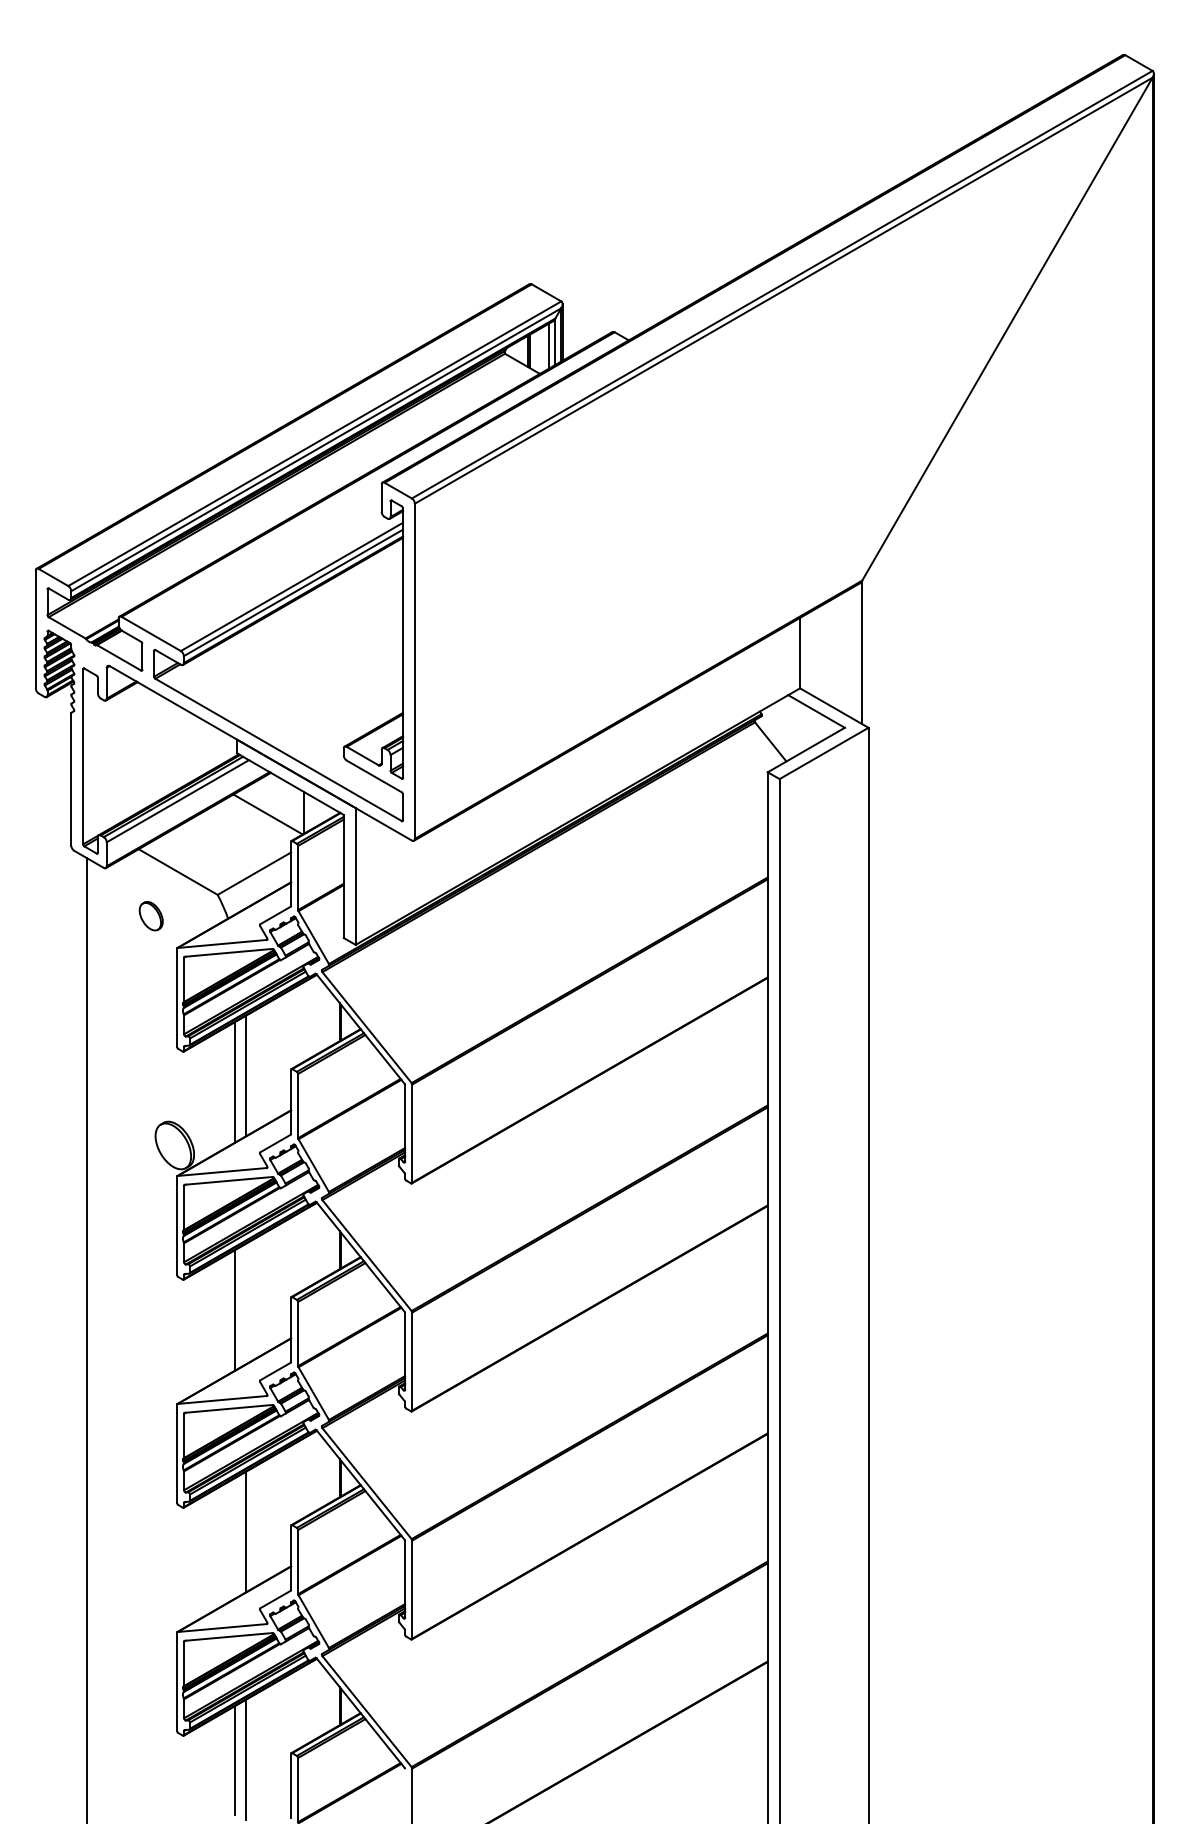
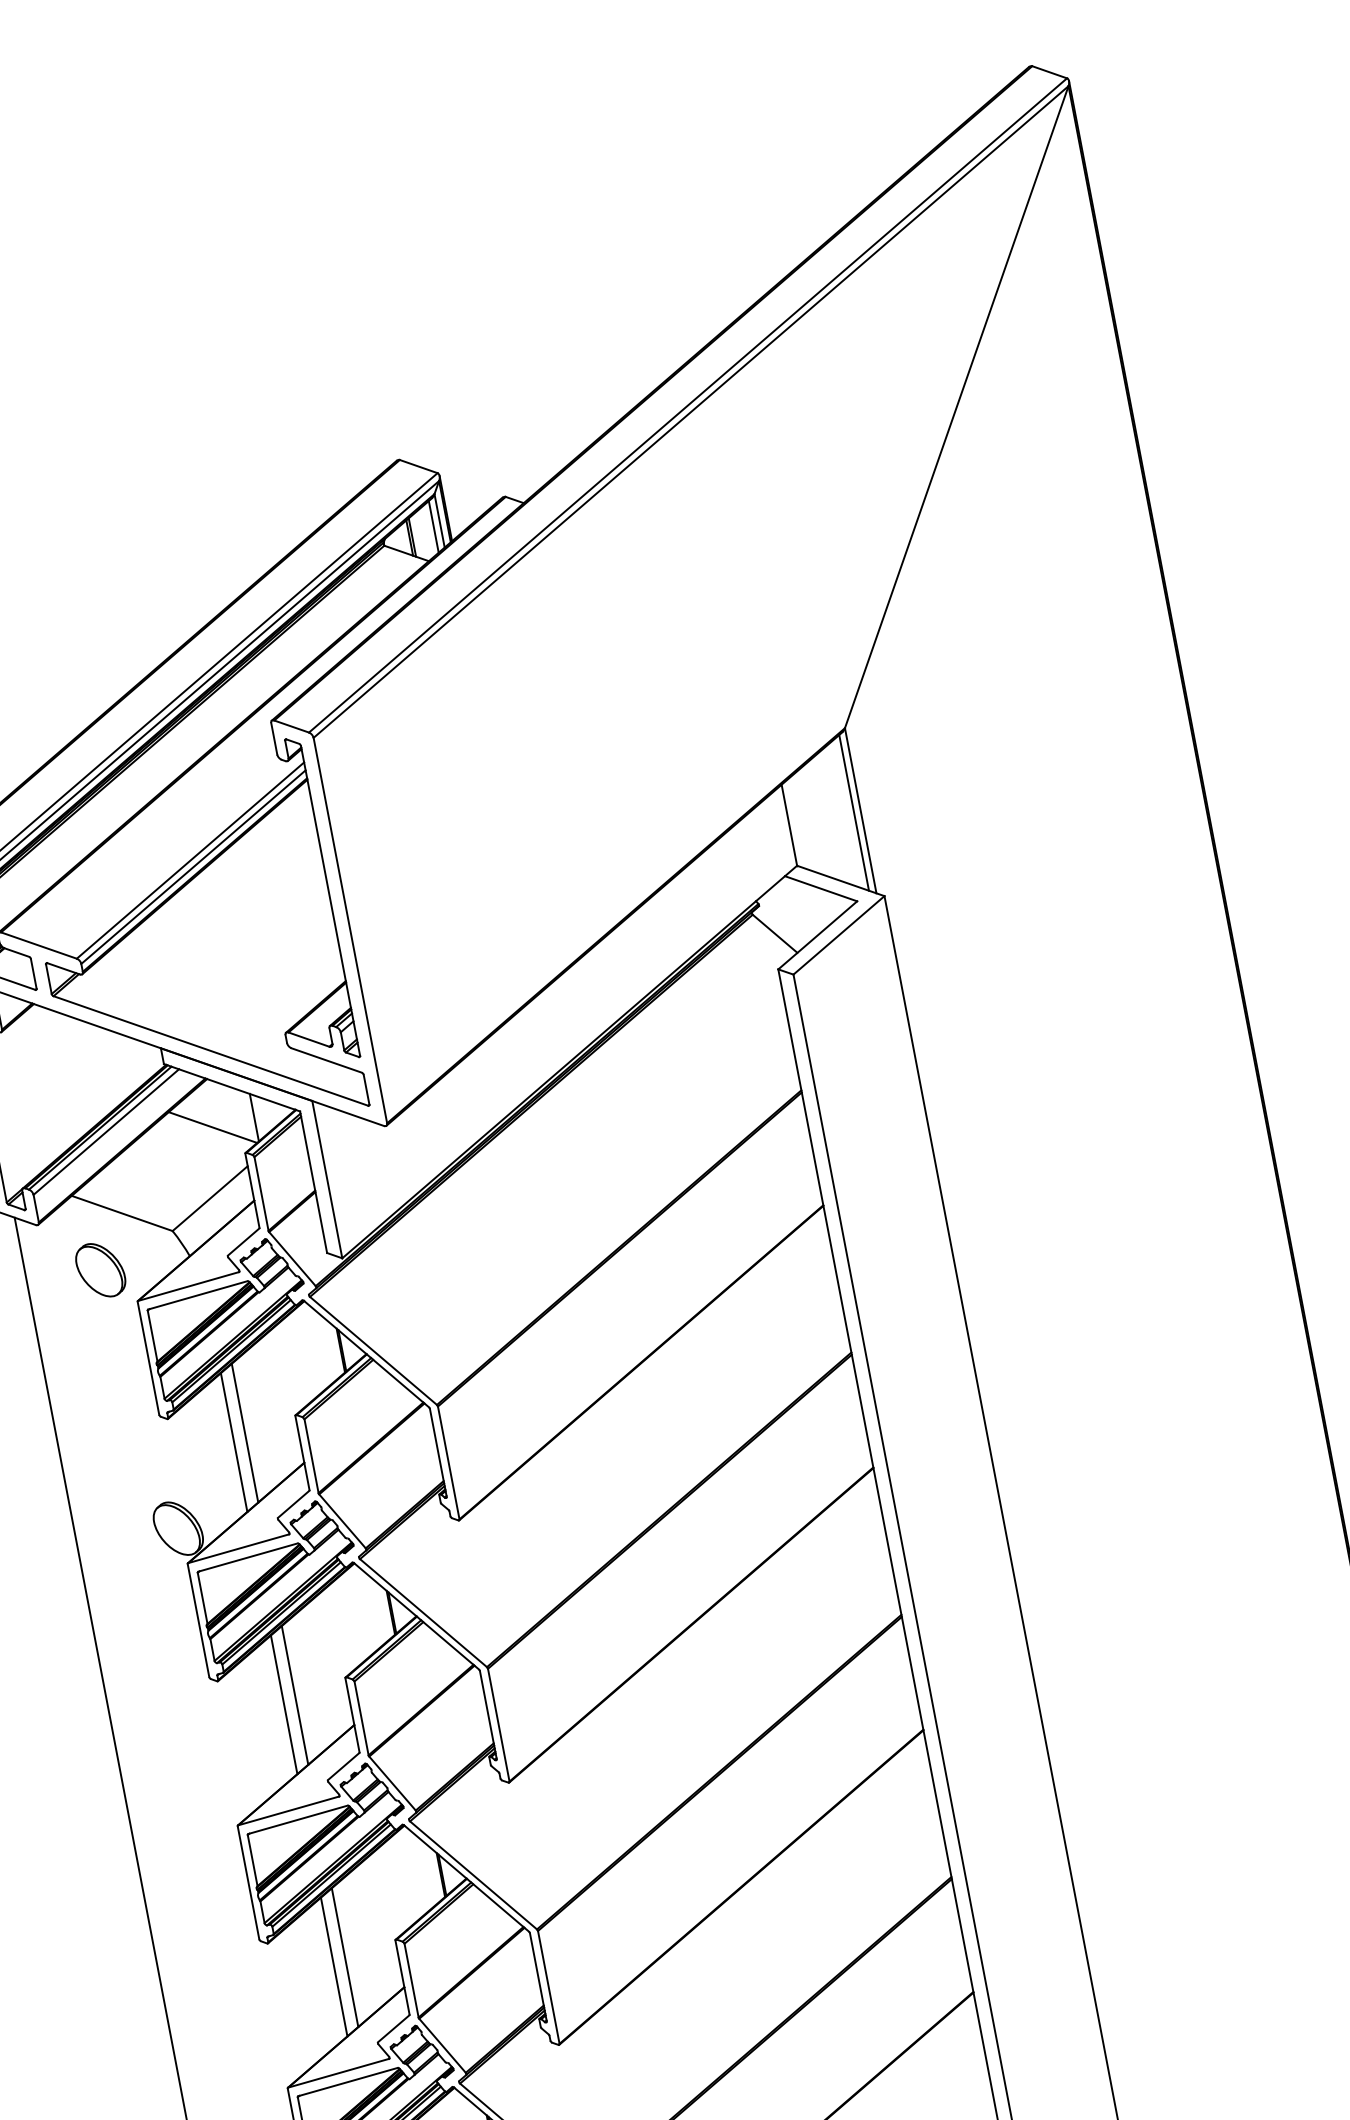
line: (856, 652) -> (854, 812), added
part: (151, 915) -> (101, 1269), size x1.67
line: (246, 1303) -> (295, 1694), added
line: (235, 1537) -> (334, 1966), added

